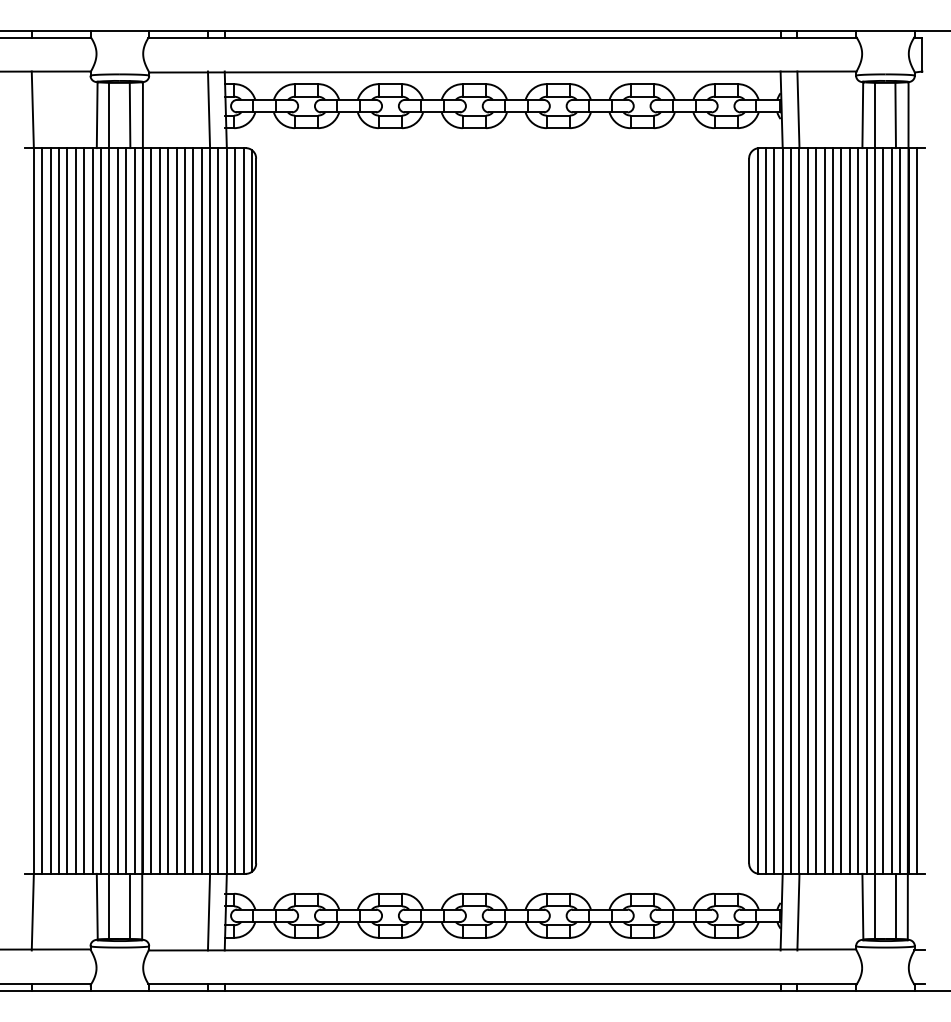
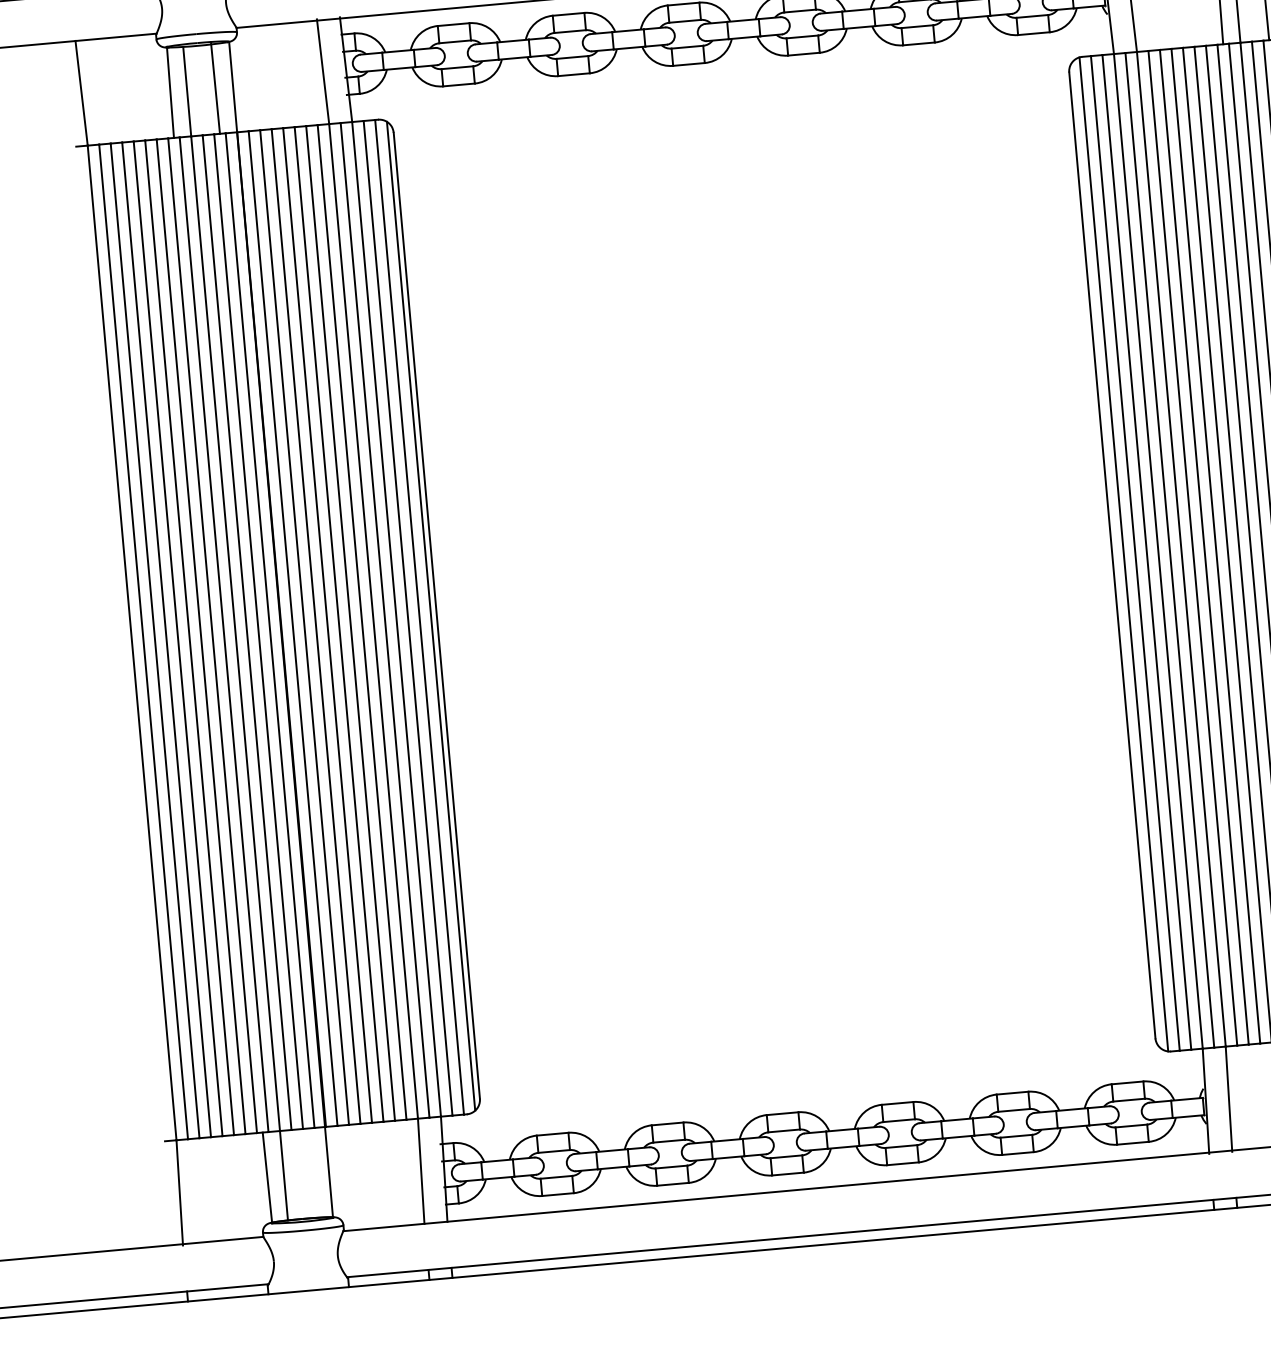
line: (130, 906) -> (312, 1173), removed

